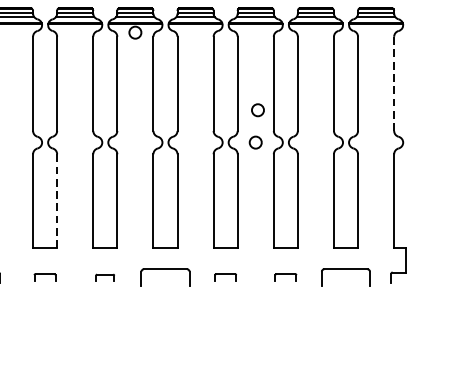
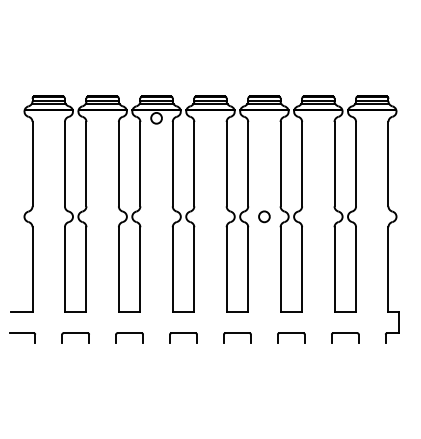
line: (394, 83) -> (388, 163), dashed -> solid
circle: (258, 109) -> (266, 187), removed
line: (57, 201) -> (86, 269), dashed -> solid
part: (44, 277) -> (75, 337), size x1.43
part: (105, 277) -> (129, 337), size x1.67
part: (165, 277) -> (183, 337), size x0.62
part: (225, 277) -> (237, 337), size x1.43
part: (285, 277) -> (291, 337), size x1.43
part: (346, 277) -> (345, 337), size x0.62

